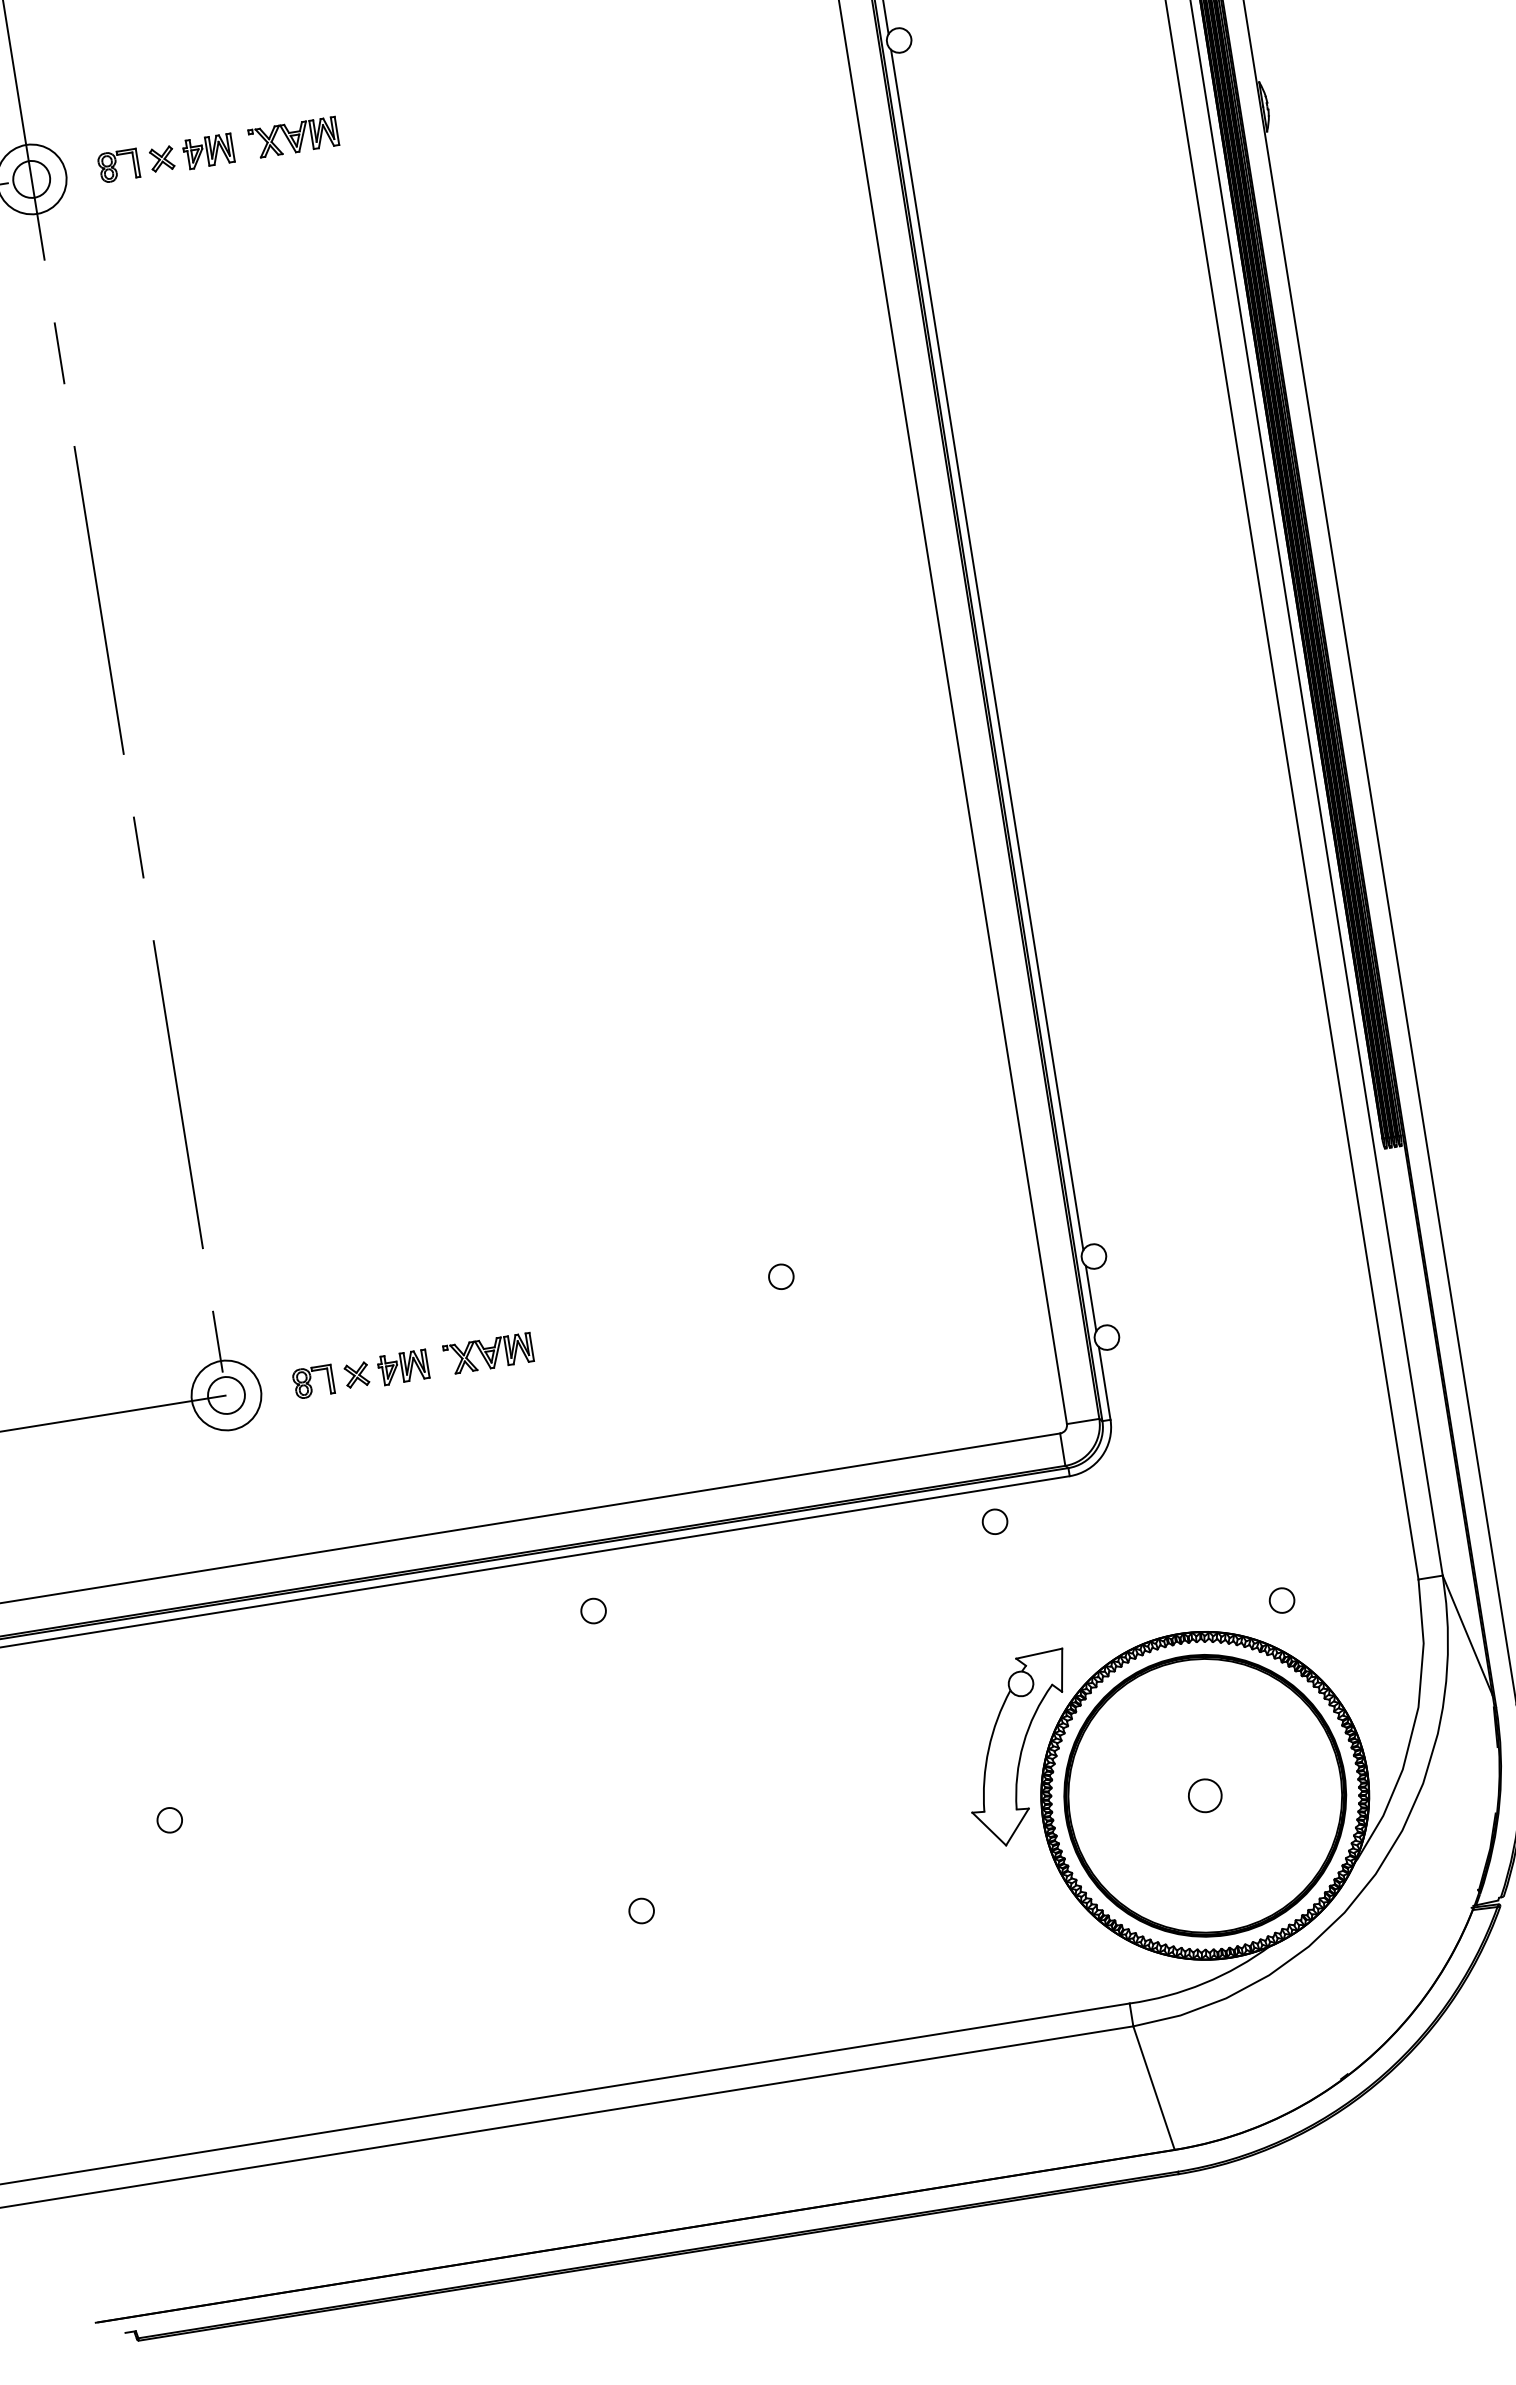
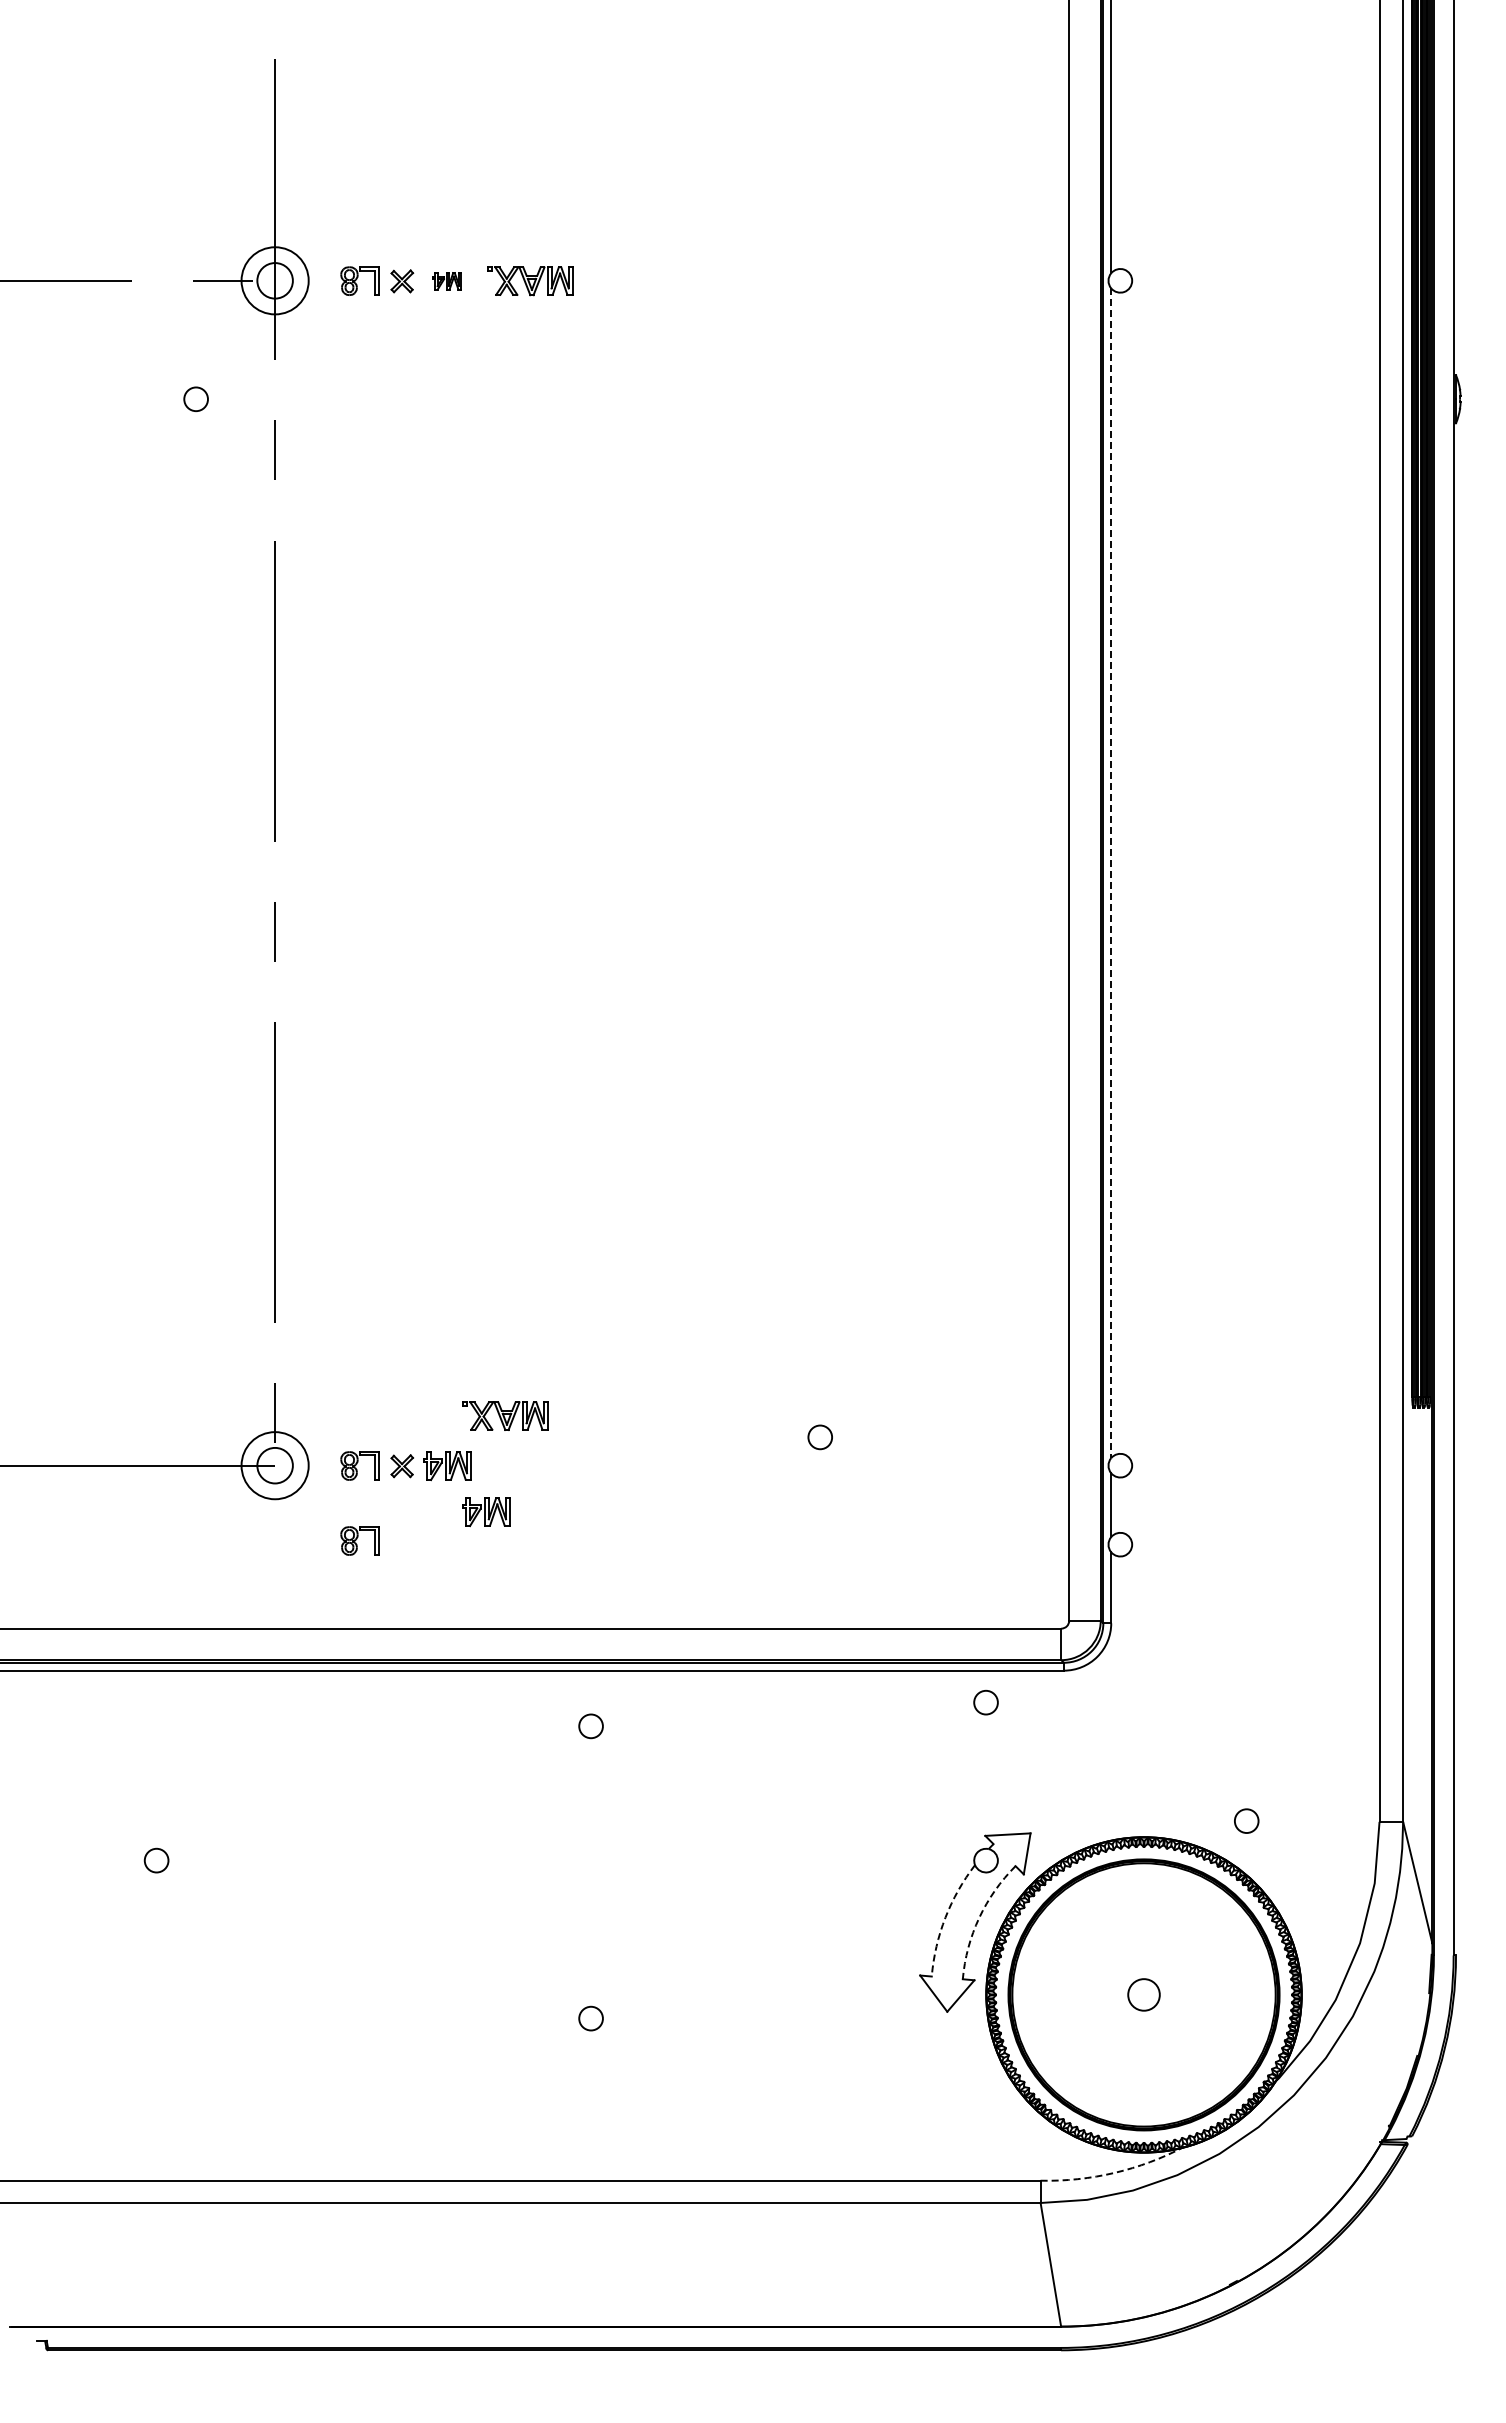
part: (208, 151) -> (447, 281), size x0.6
line: (987, 650) -> (1111, 873), solid -> dashed
part: (488, 1353) -> (505, 1415), moved
part: (451, 1408) -> (486, 1512), added
part: (325, 1458) -> (359, 1540), added
arc: (1023, 1744) -> (979, 1918), solid -> dashed
arc: (988, 1748) -> (945, 1917), solid -> dashed
arc: (1204, 1982) -> (1114, 2172), solid -> dashed

